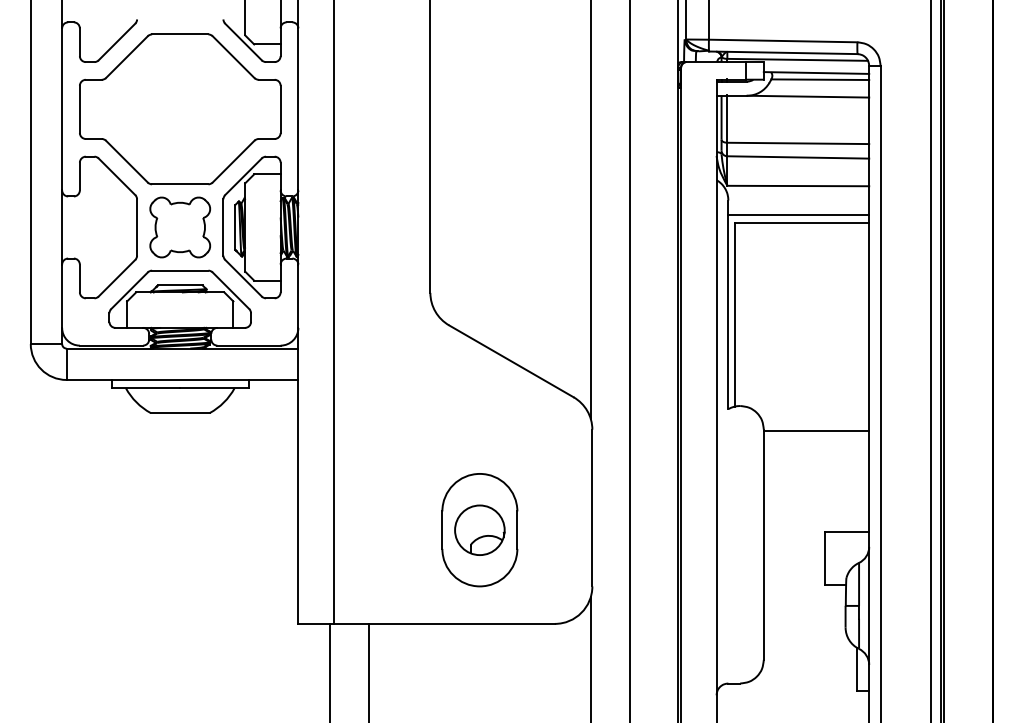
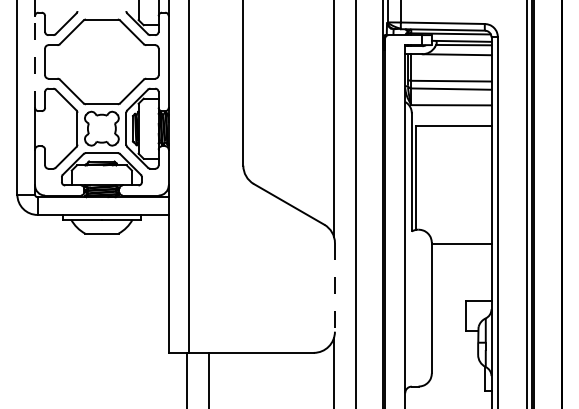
line: (62, 108) -> (35, 61), solid -> dashed
line: (798, 214) -> (451, 121), removed
line: (591, 508) -> (334, 287), solid -> dashed
part: (480, 529) -> (271, 299), removed

